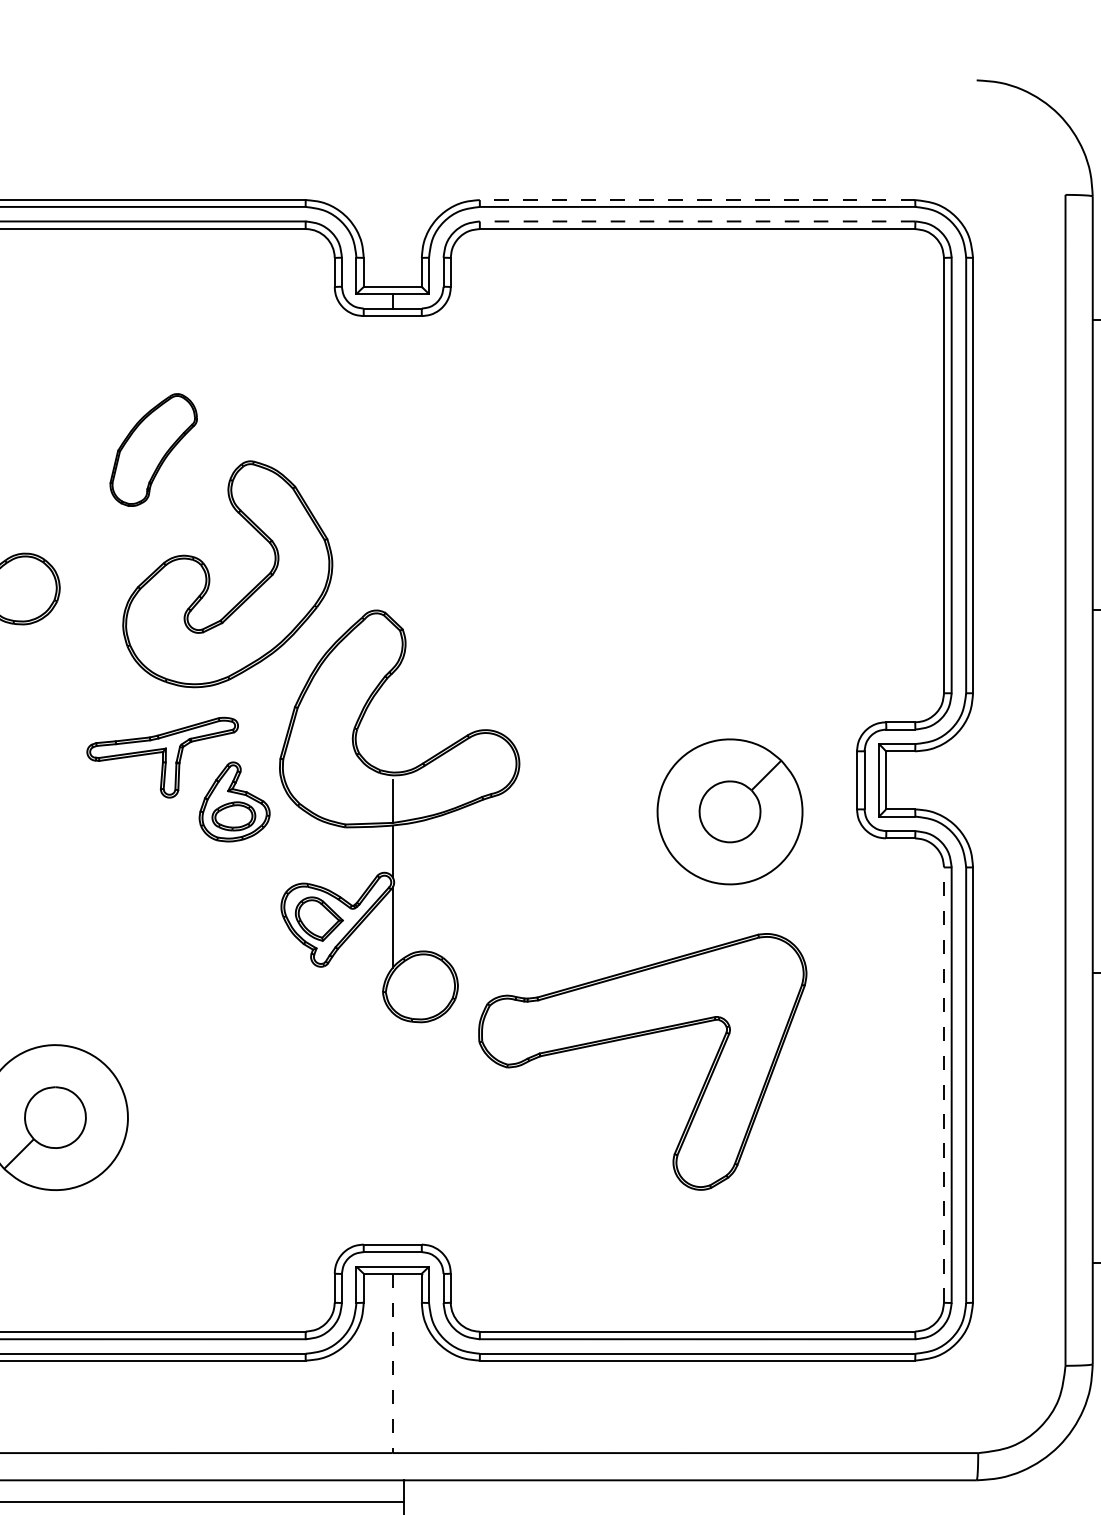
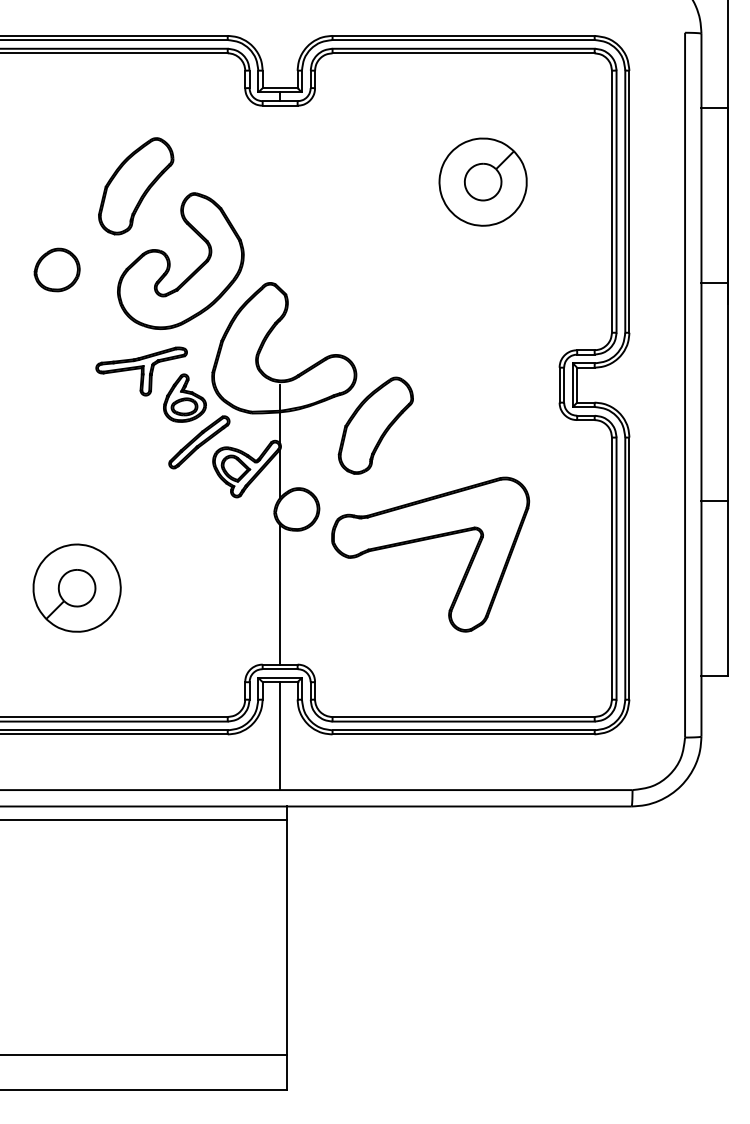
line: (697, 199) -> (463, 35), dashed -> solid
line: (697, 221) -> (463, 48), dashed -> solid
part: (154, 450) -> (136, 186), size x1.43
part: (728, 810) -> (482, 181), moved
part: (551, 847) -> (375, 425), added
part: (258, 875) -> (199, 442), added
line: (943, 1084) -> (611, 568), dashed -> solid
line: (393, 1128) -> (280, 594), added
line: (393, 1364) -> (280, 736), dashed -> solid

